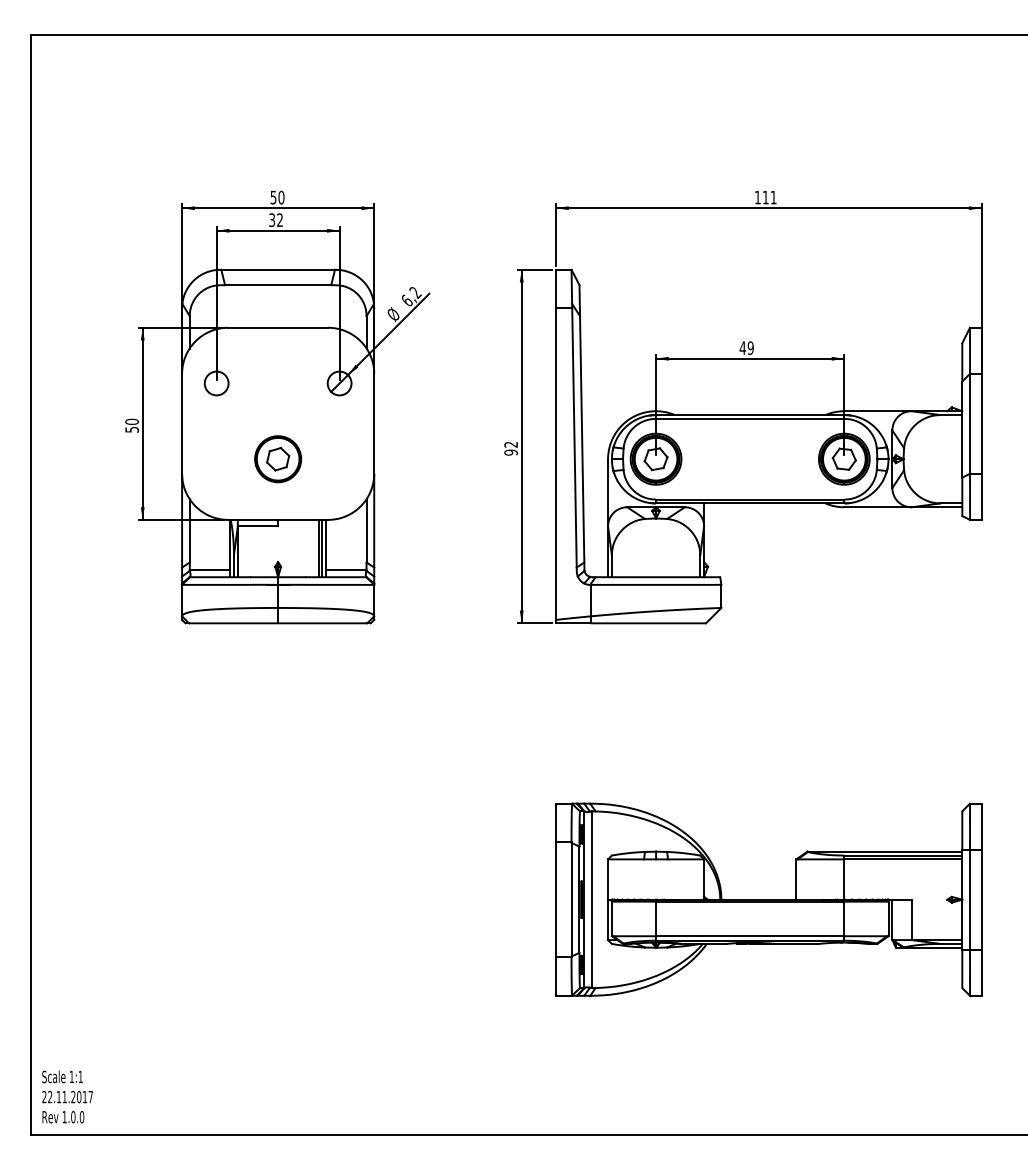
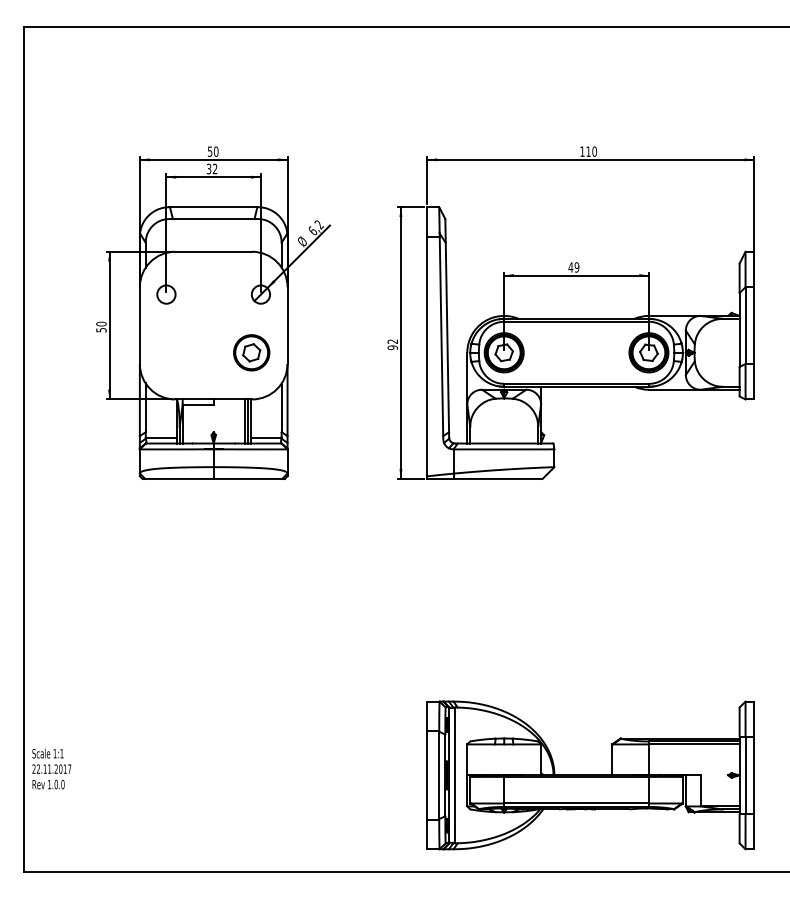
text: (773, 197) -> (594, 151), 111 -> 110
part: (277, 458) -> (251, 352), moved
part: (768, 899) -> (590, 775), moved
text: (67, 1096) -> (51, 768), moved

